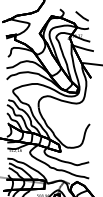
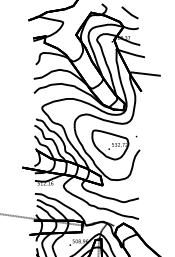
part: (69, 119) -> (114, 144), added

